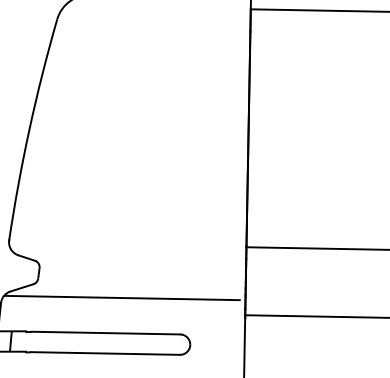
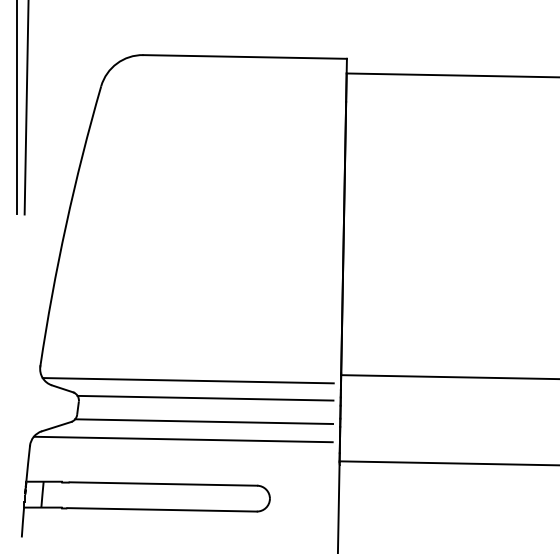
line: (125, 251) -> (187, 380), added
line: (139, 264) -> (205, 397), added
line: (138, 283) -> (204, 421), added

